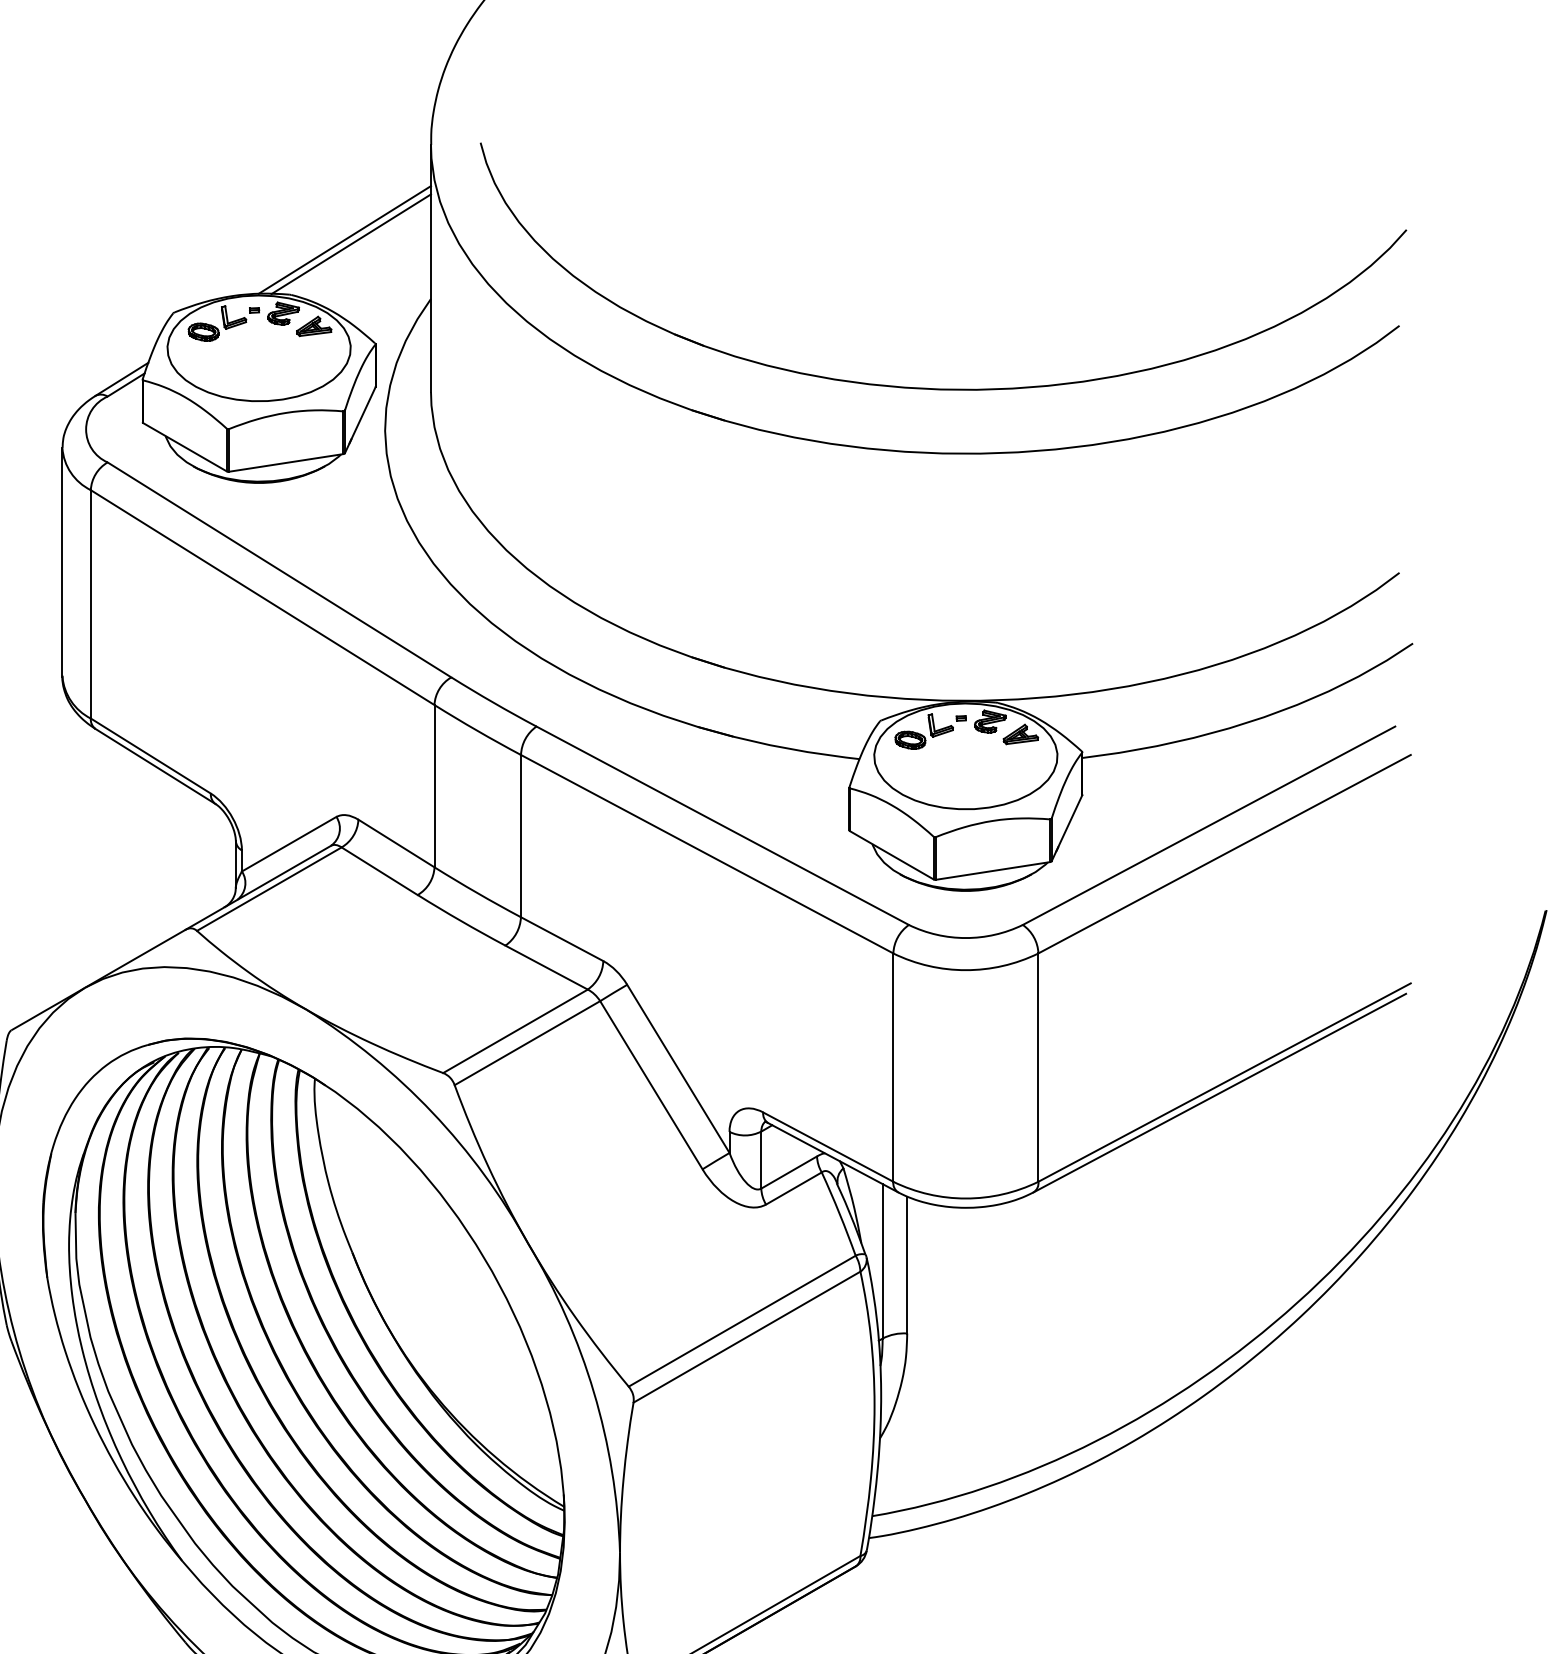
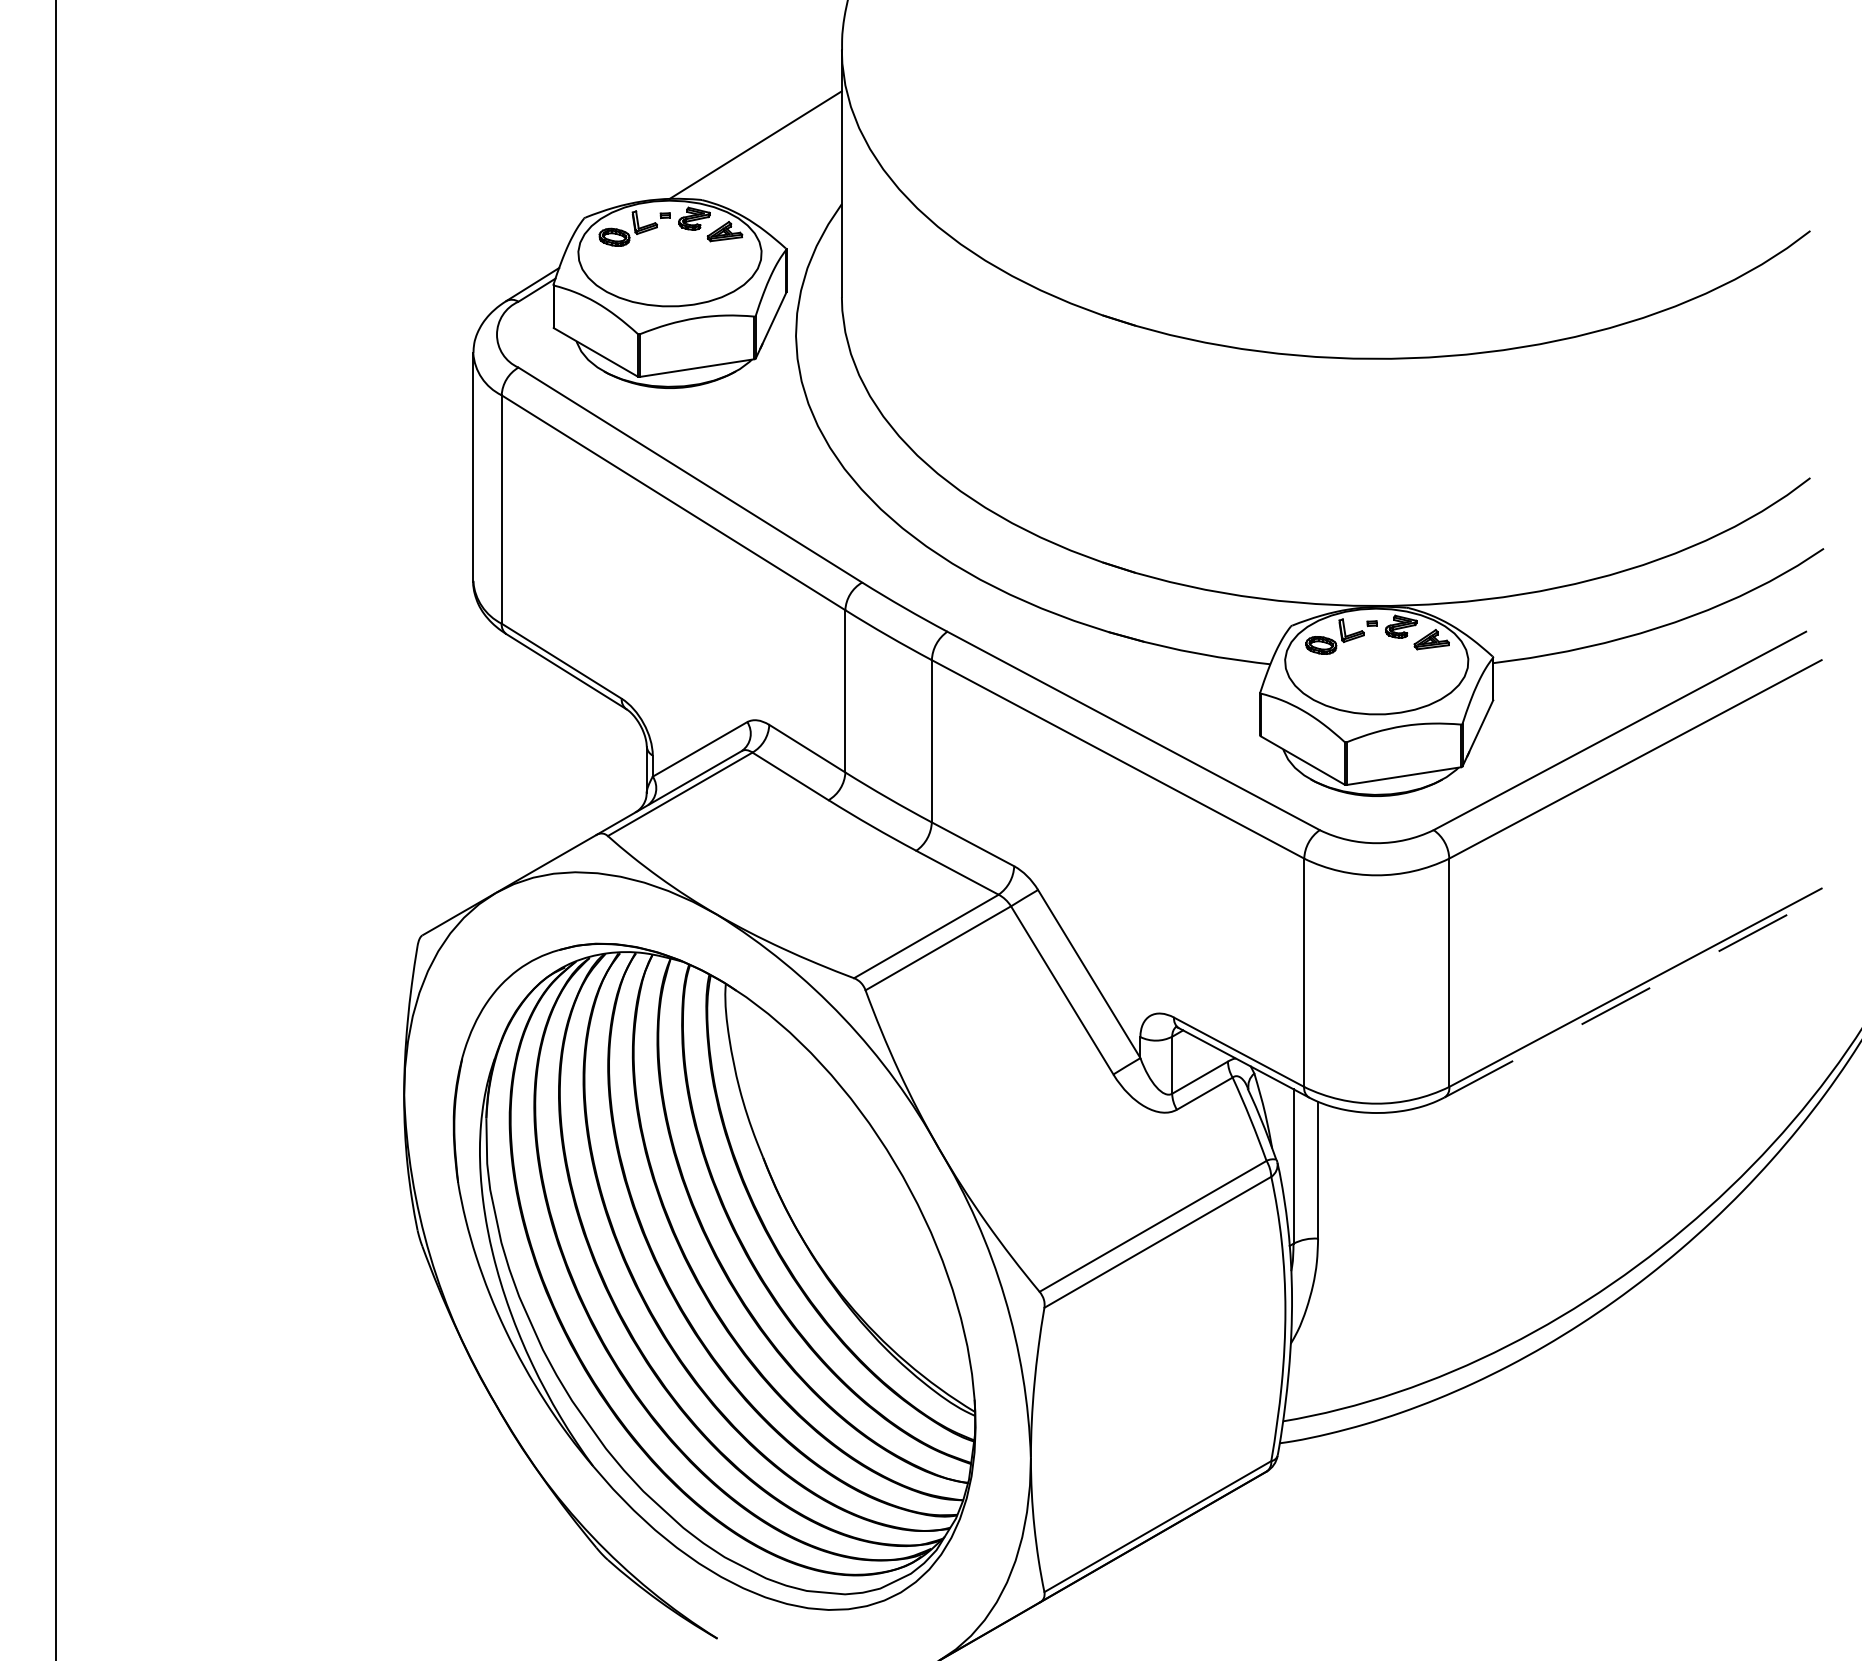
line: (350, 244) -> (761, 149), removed
part: (942, 388) -> (1353, 293), removed
line: (1219, 1093) -> (1630, 998), solid -> dashed

